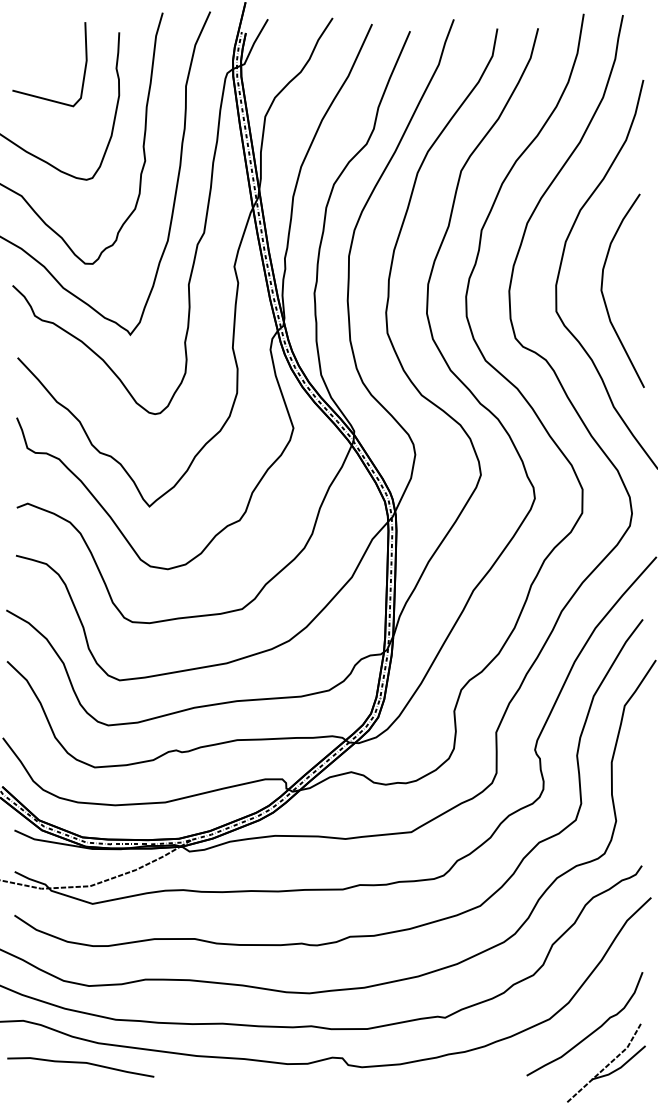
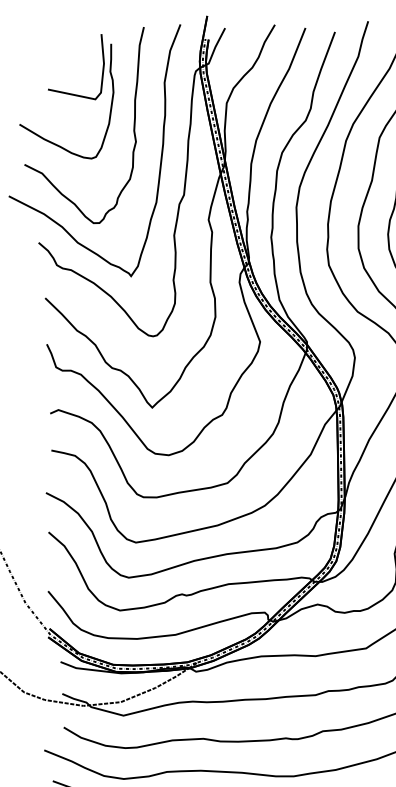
line: (40, 96) -> (69, 93), moved

